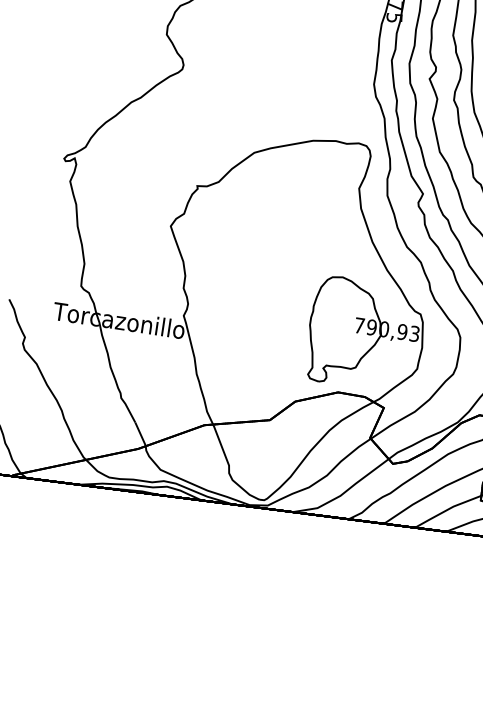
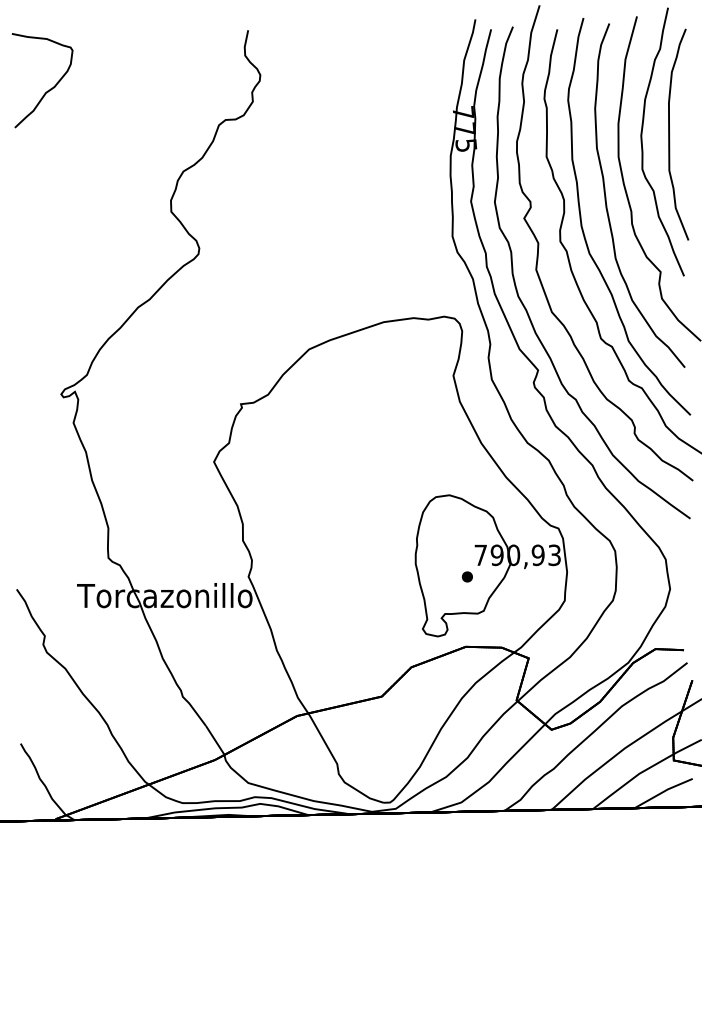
part: (346, 339) -> (466, 576), added

